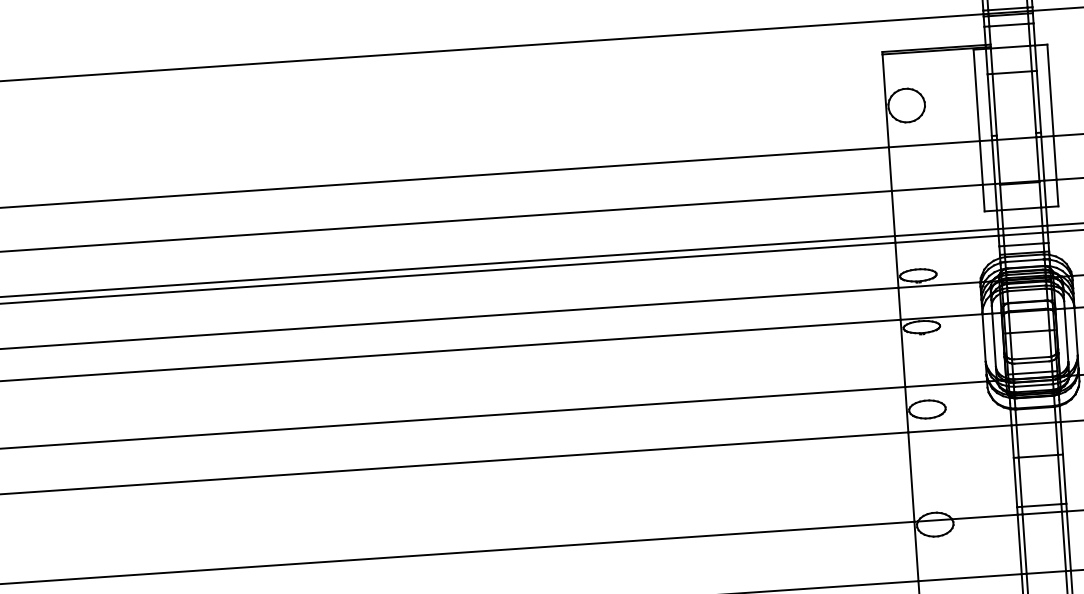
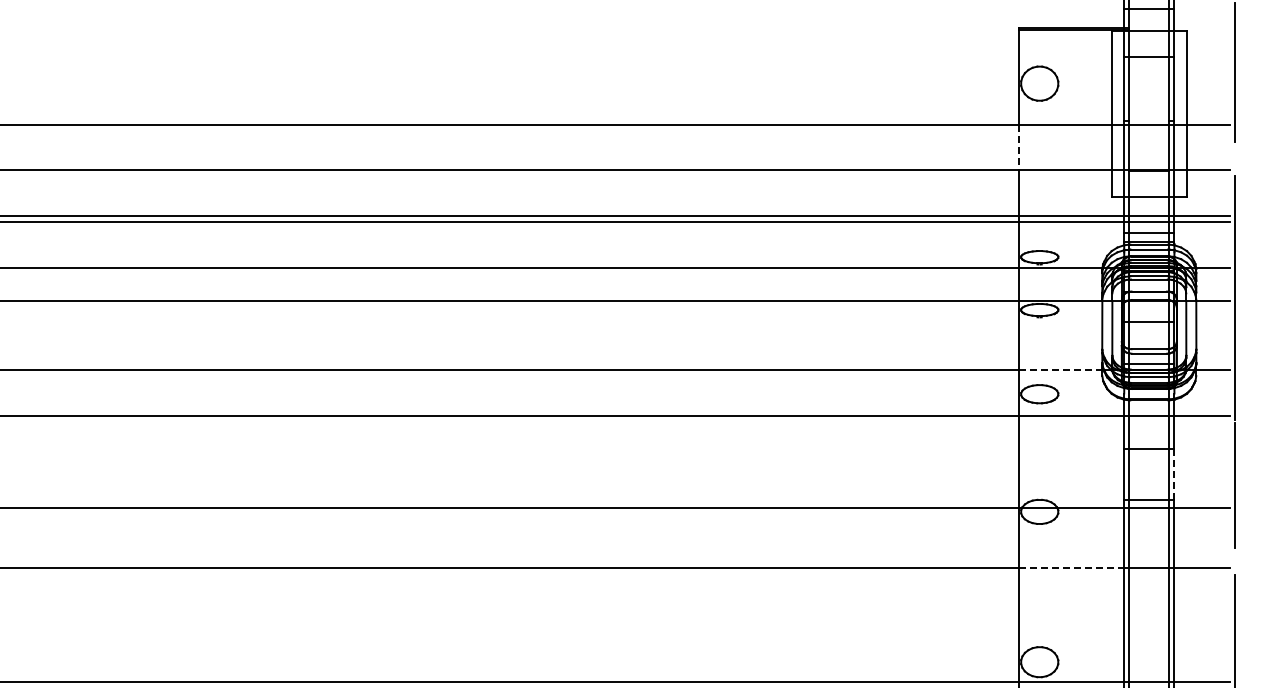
line: (890, 169) -> (1018, 147), solid -> dashed
line: (946, 383) -> (1060, 369), solid -> dashed
line: (1064, 480) -> (1174, 475), solid -> dashed
line: (970, 577) -> (1071, 568), solid -> dashed

